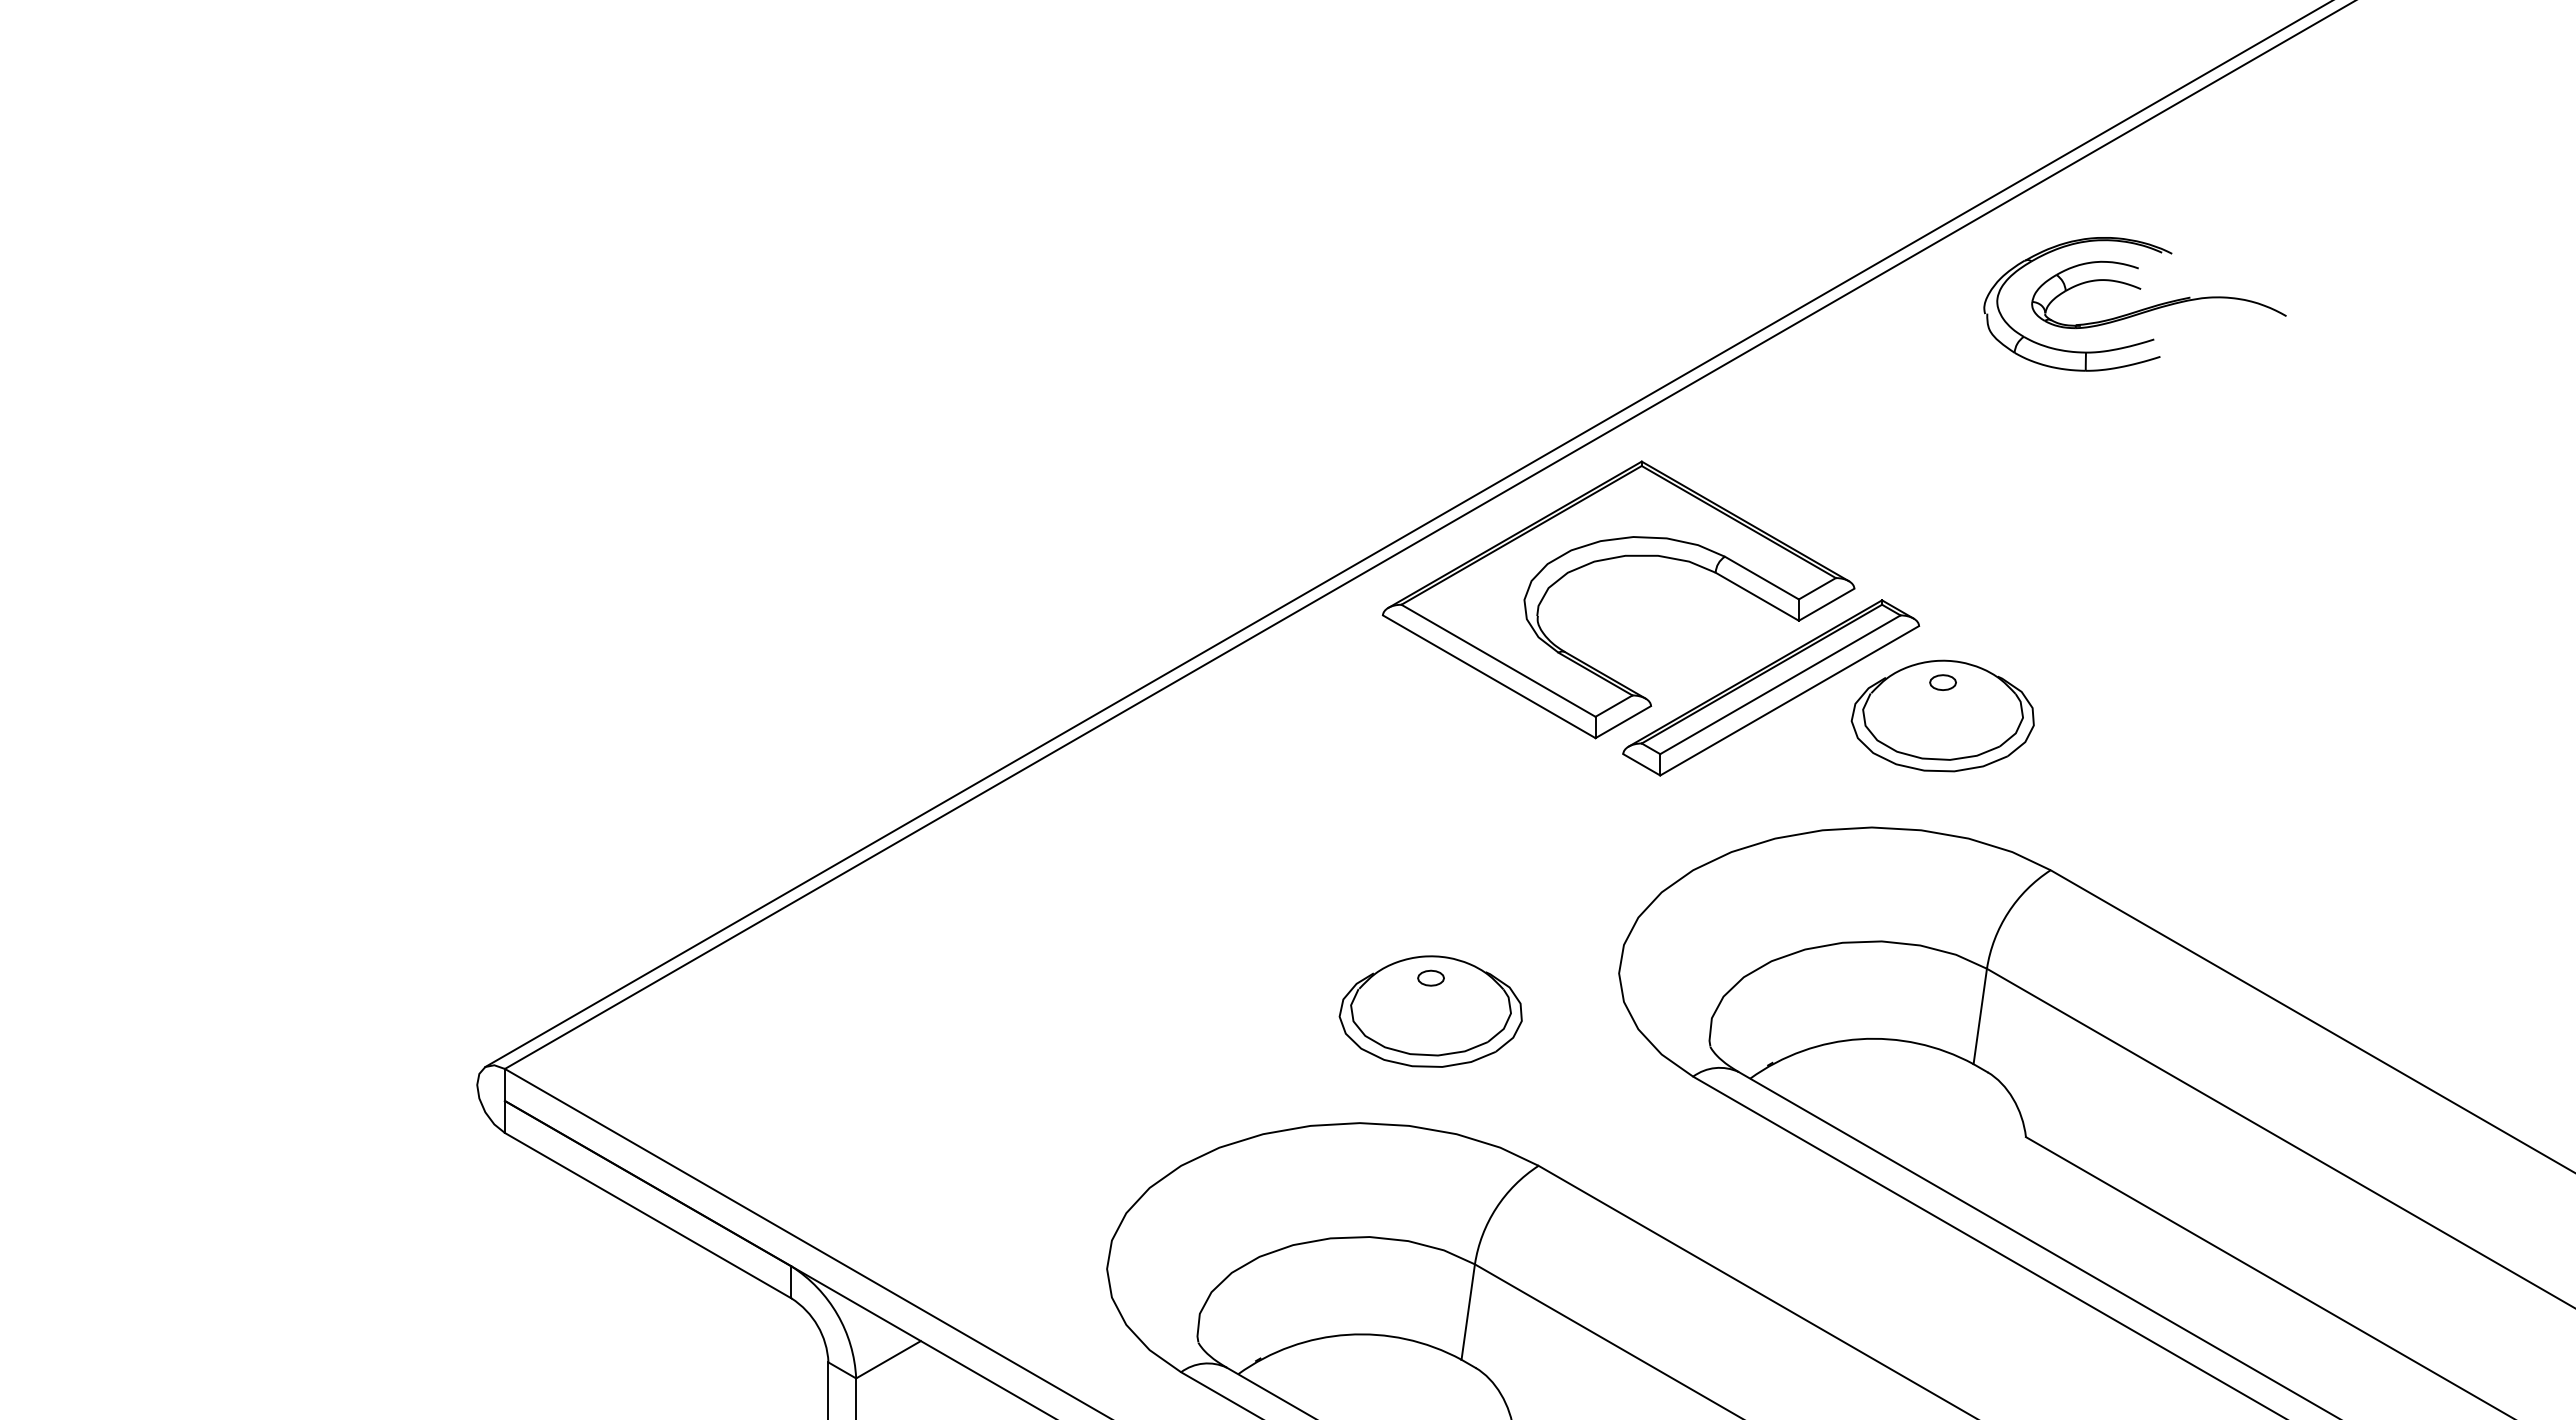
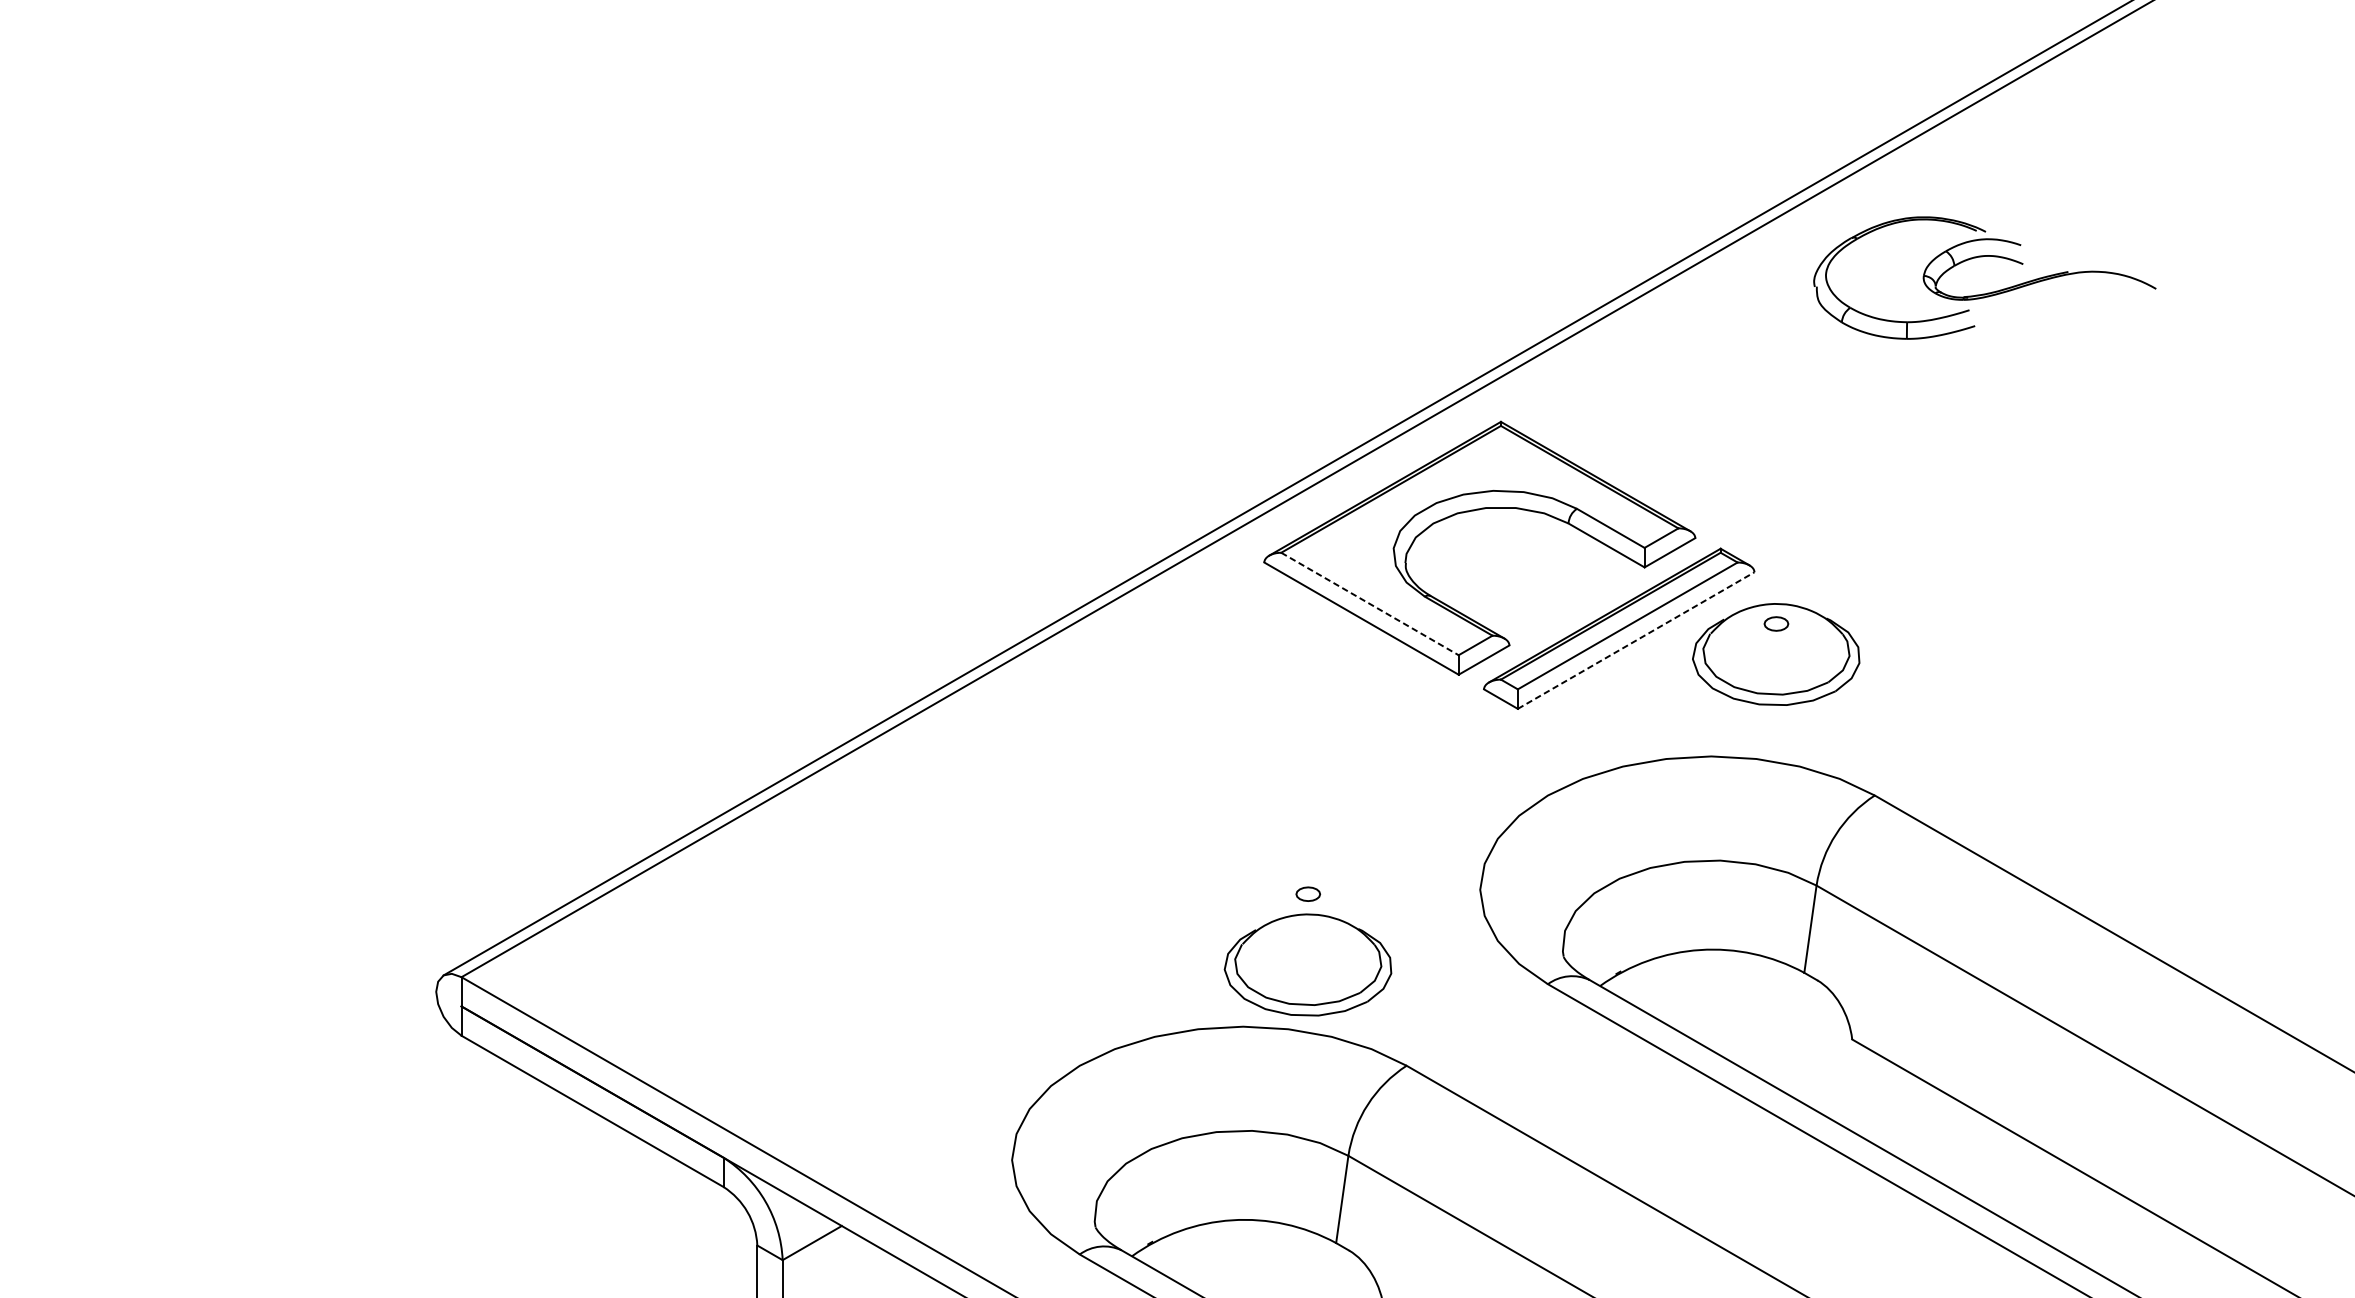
part: (2159, 303) -> (2040, 277), moved
line: (1498, 661) -> (1369, 604), solid -> dashed
line: (1790, 700) -> (1636, 640), solid -> dashed
part: (1430, 1011) -> (1307, 964), moved

